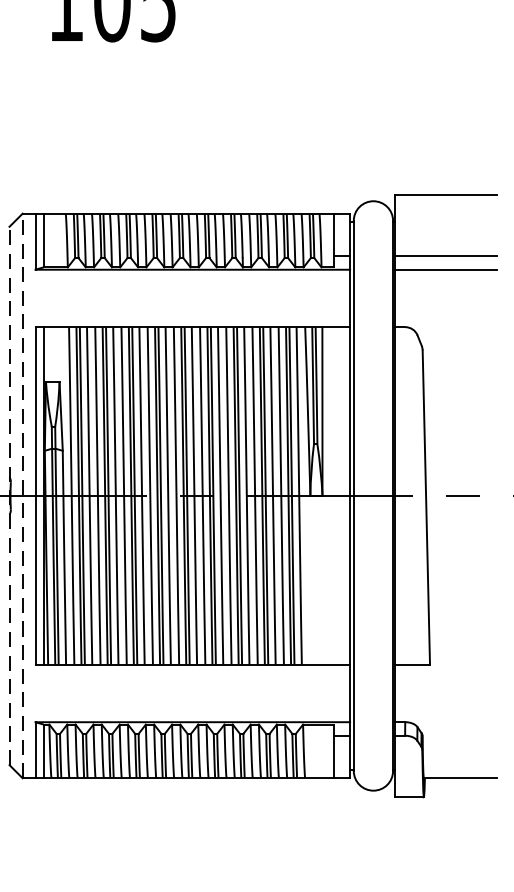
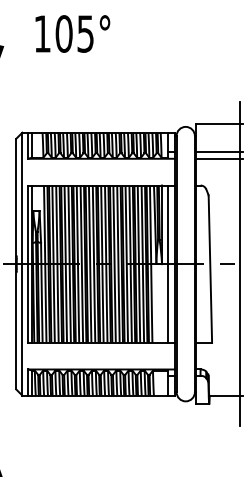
line: (9, 494) -> (16, 263), dashed -> solid
line: (22, 494) -> (22, 263), dashed -> solid
line: (334, 494) -> (167, 263), added
line: (488, 494) -> (239, 263), added

